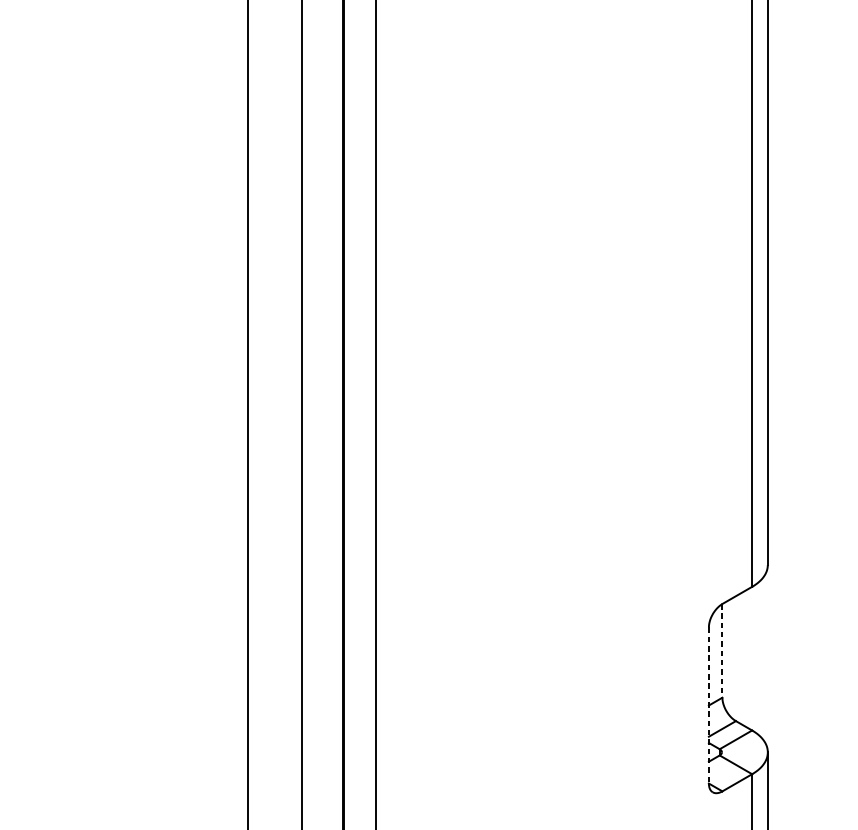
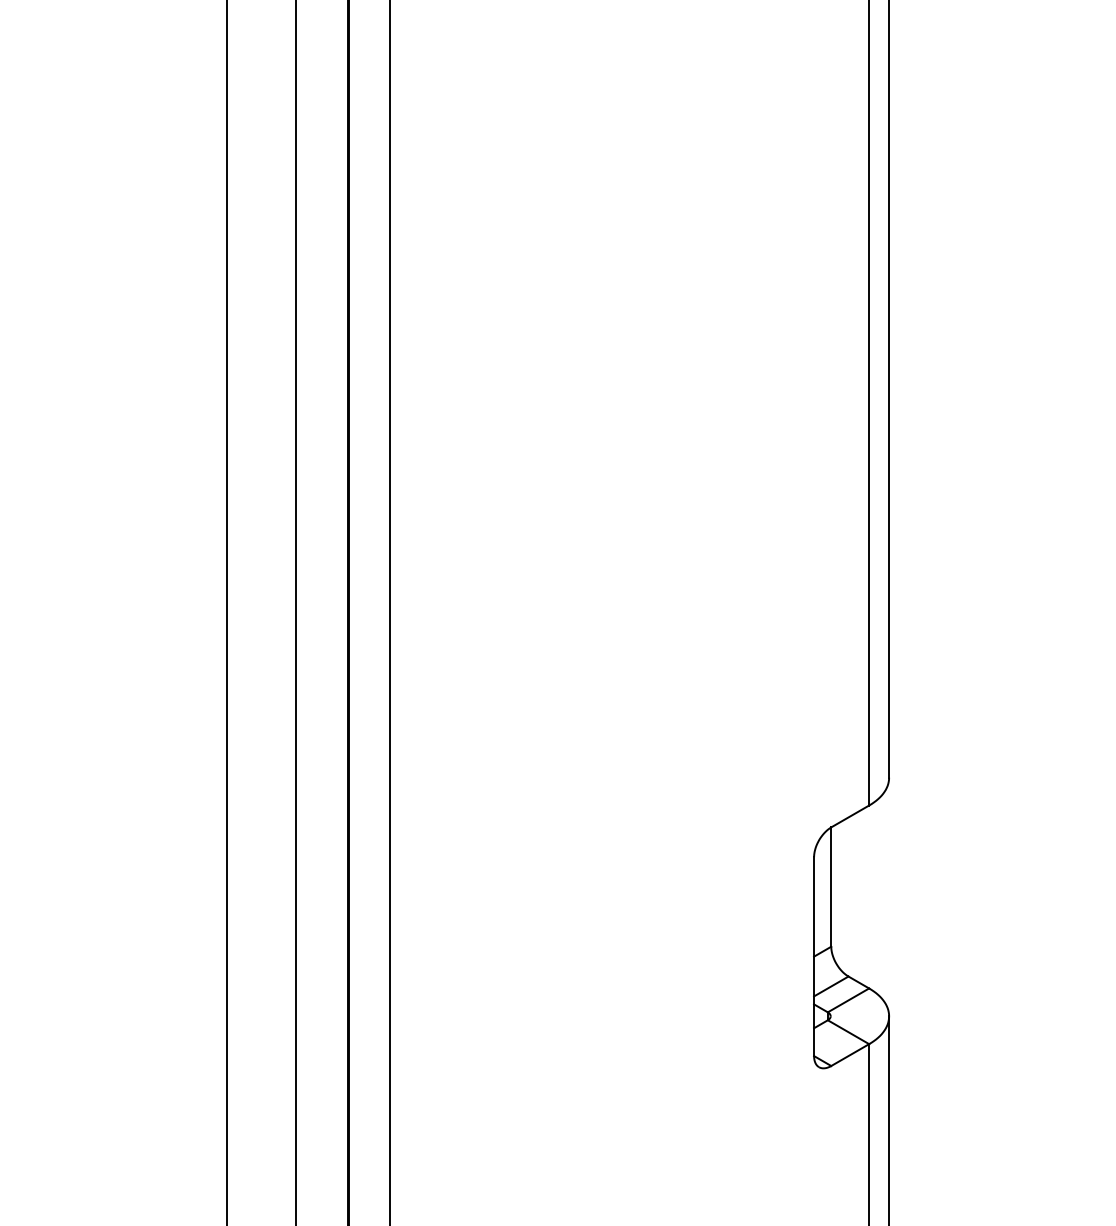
line: (722, 651) -> (831, 887), dashed -> solid
line: (709, 706) -> (814, 957), dashed -> solid

